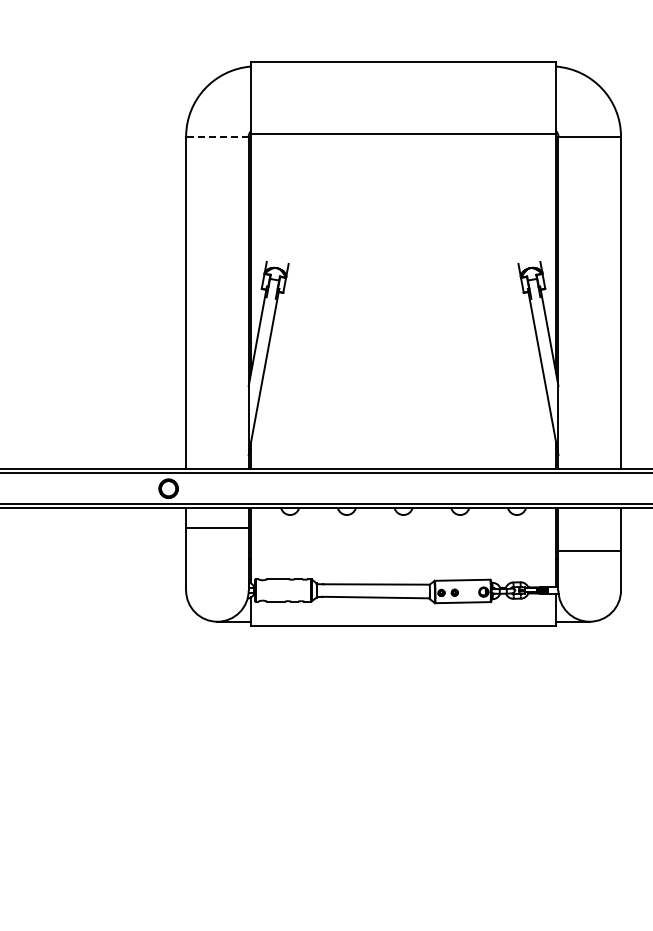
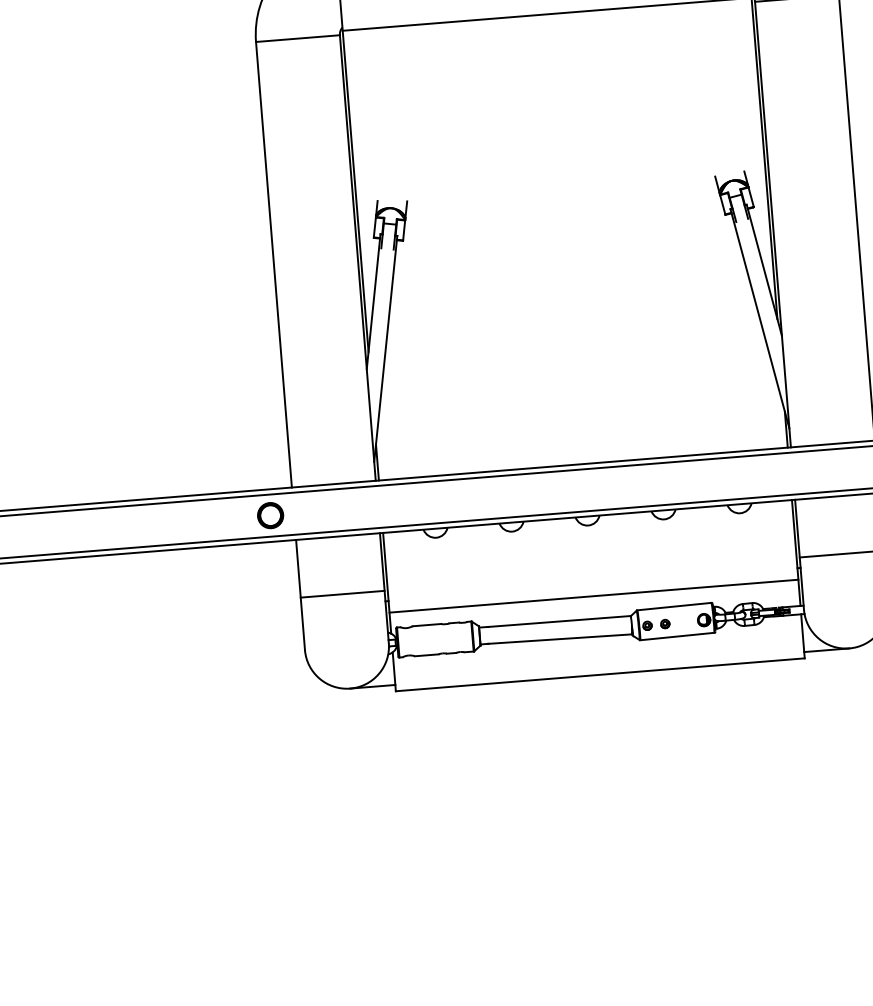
line: (216, 136) -> (296, 38), dashed -> solid
line: (217, 528) -> (342, 594), moved
line: (403, 567) -> (593, 595), added

